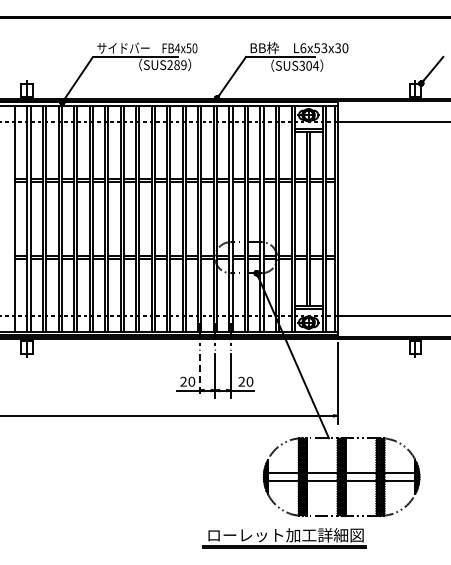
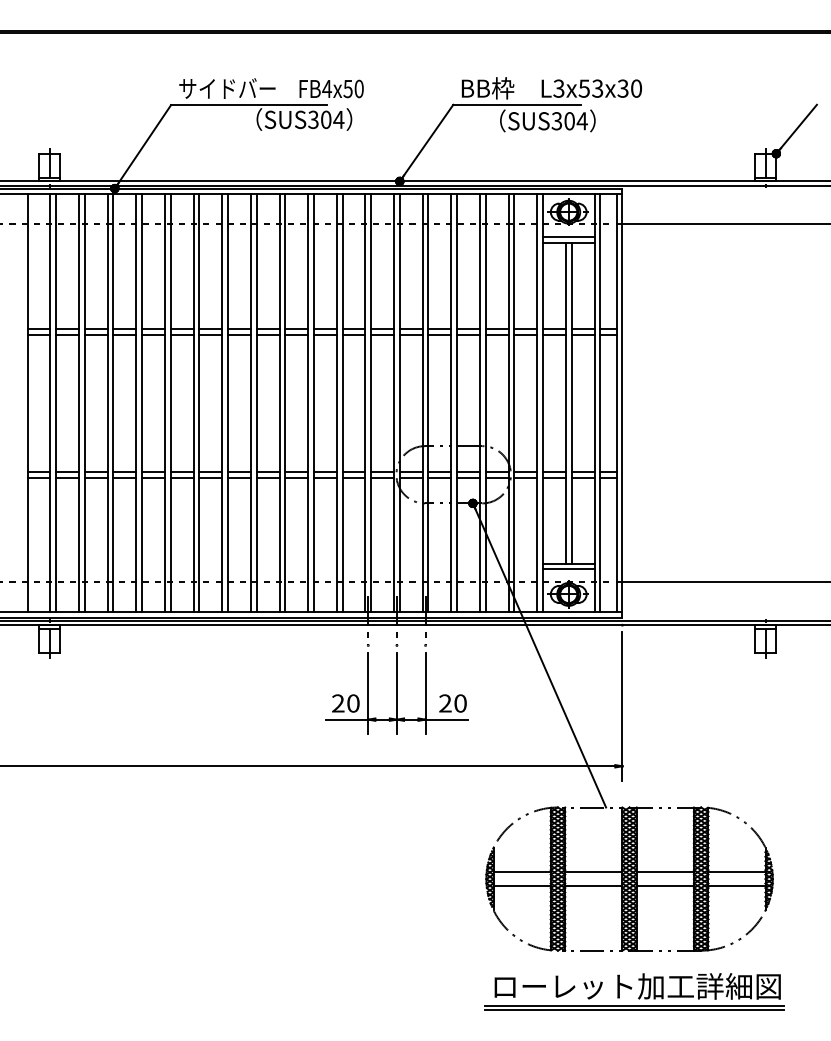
text: (303, 48) -> (559, 89), L6x53x30 -> L3x53x30
text: (176, 65) -> (325, 120), SUS289 -> SUS304
line: (199, 376) -> (367, 693), dashed -> solid
part: (284, 538) -> (634, 992), moved

